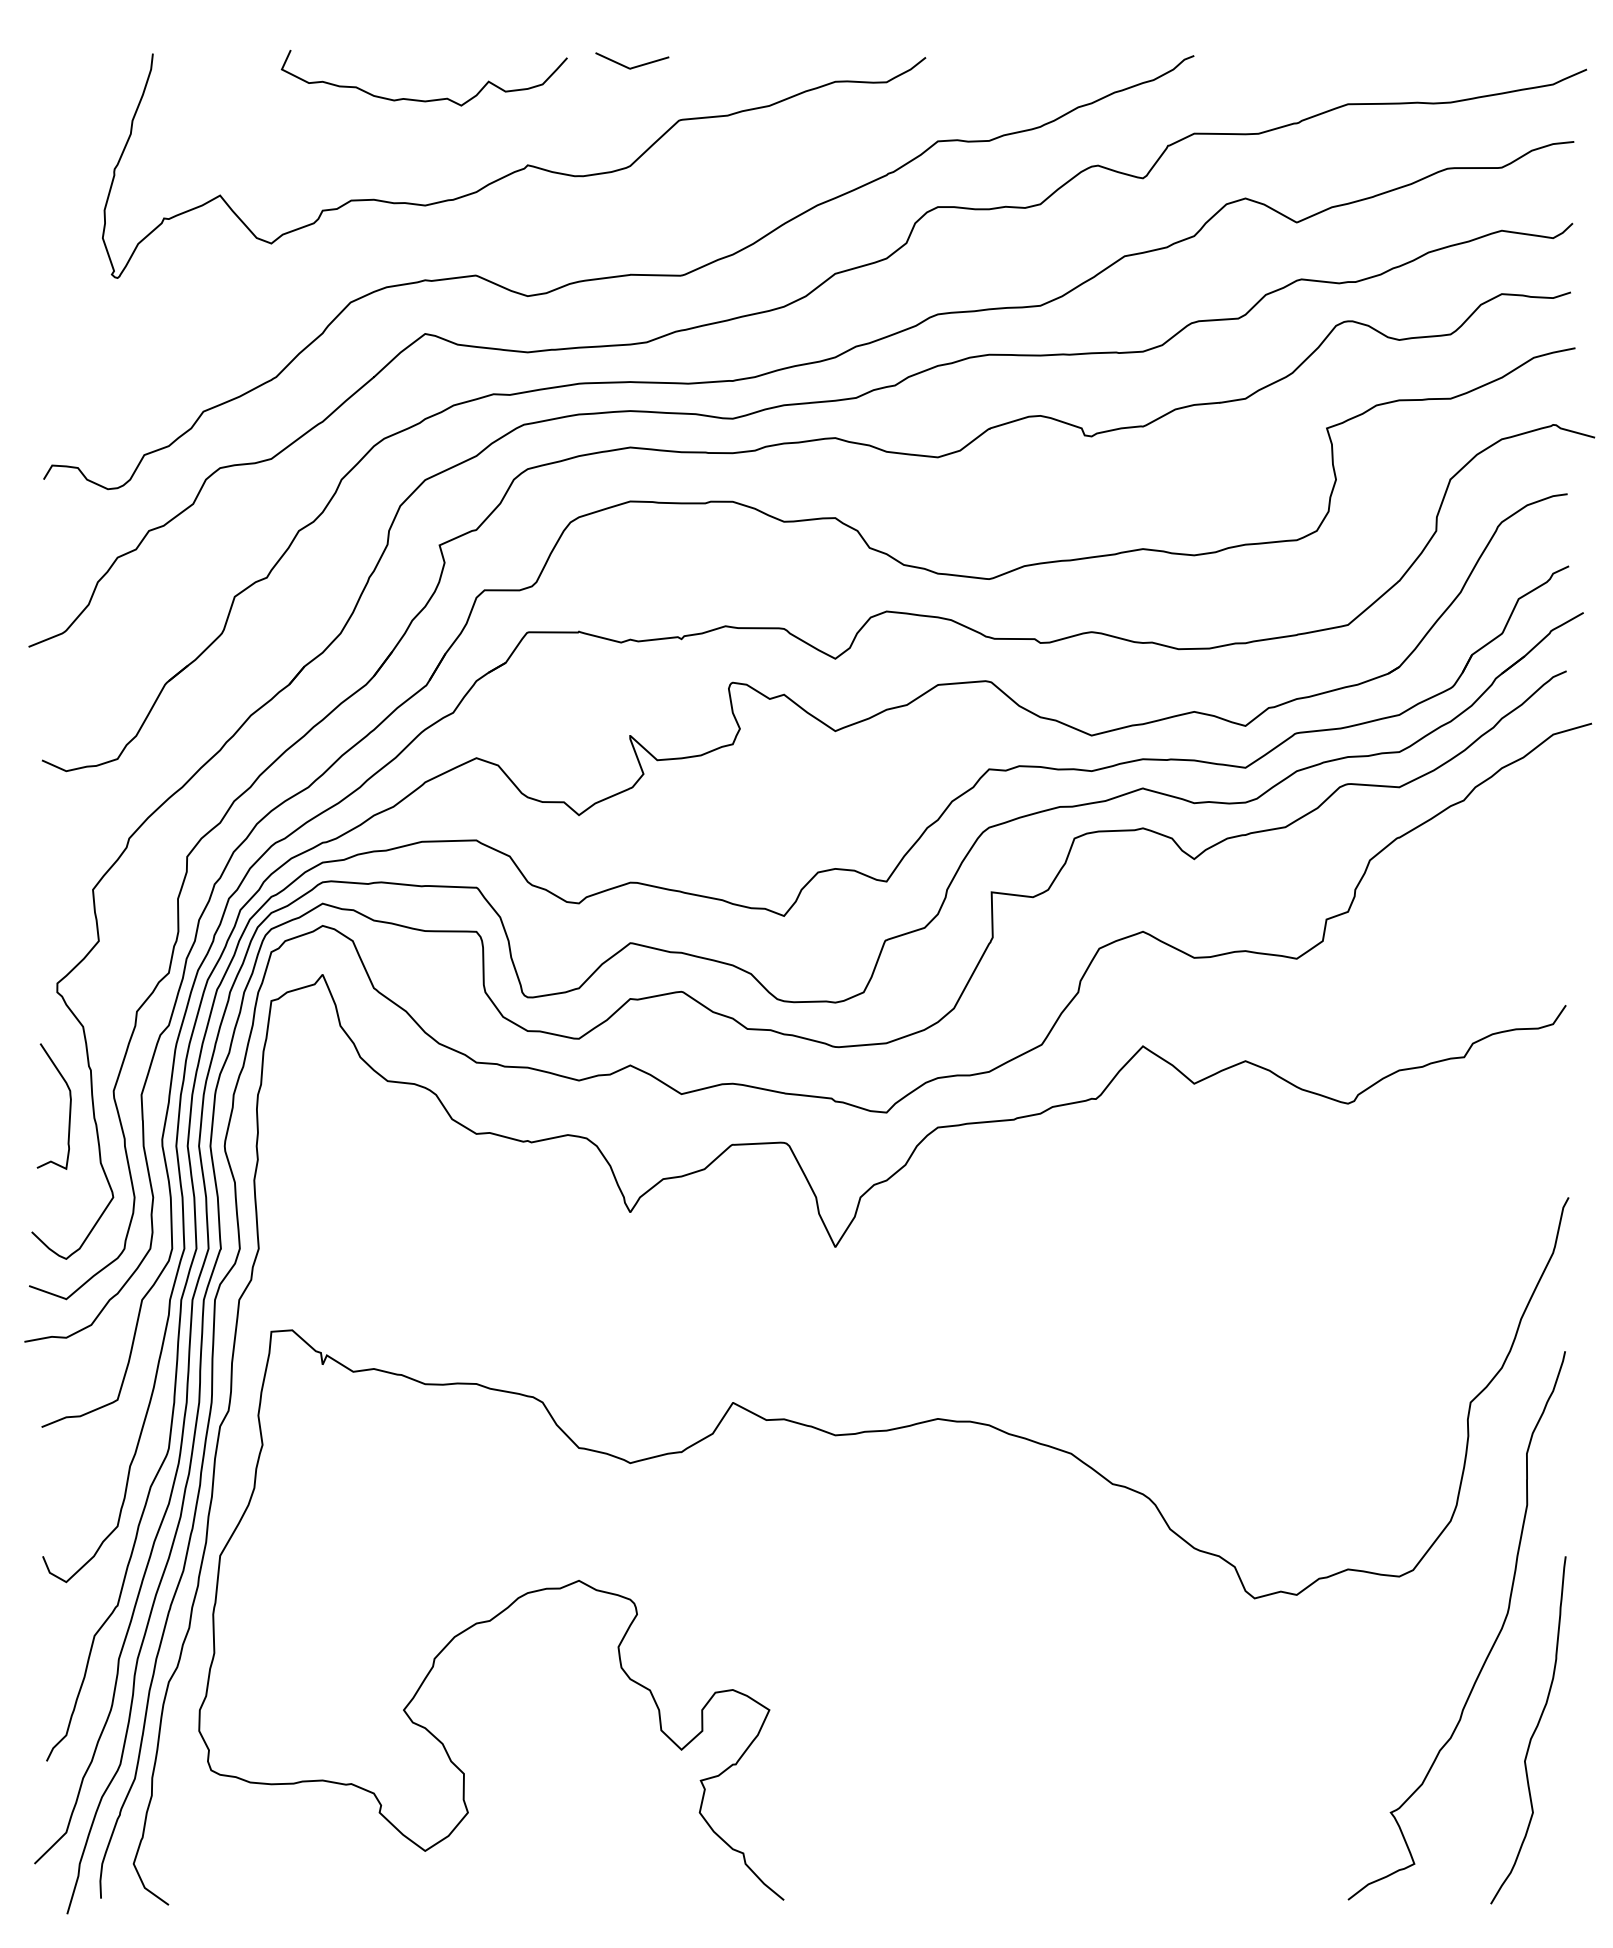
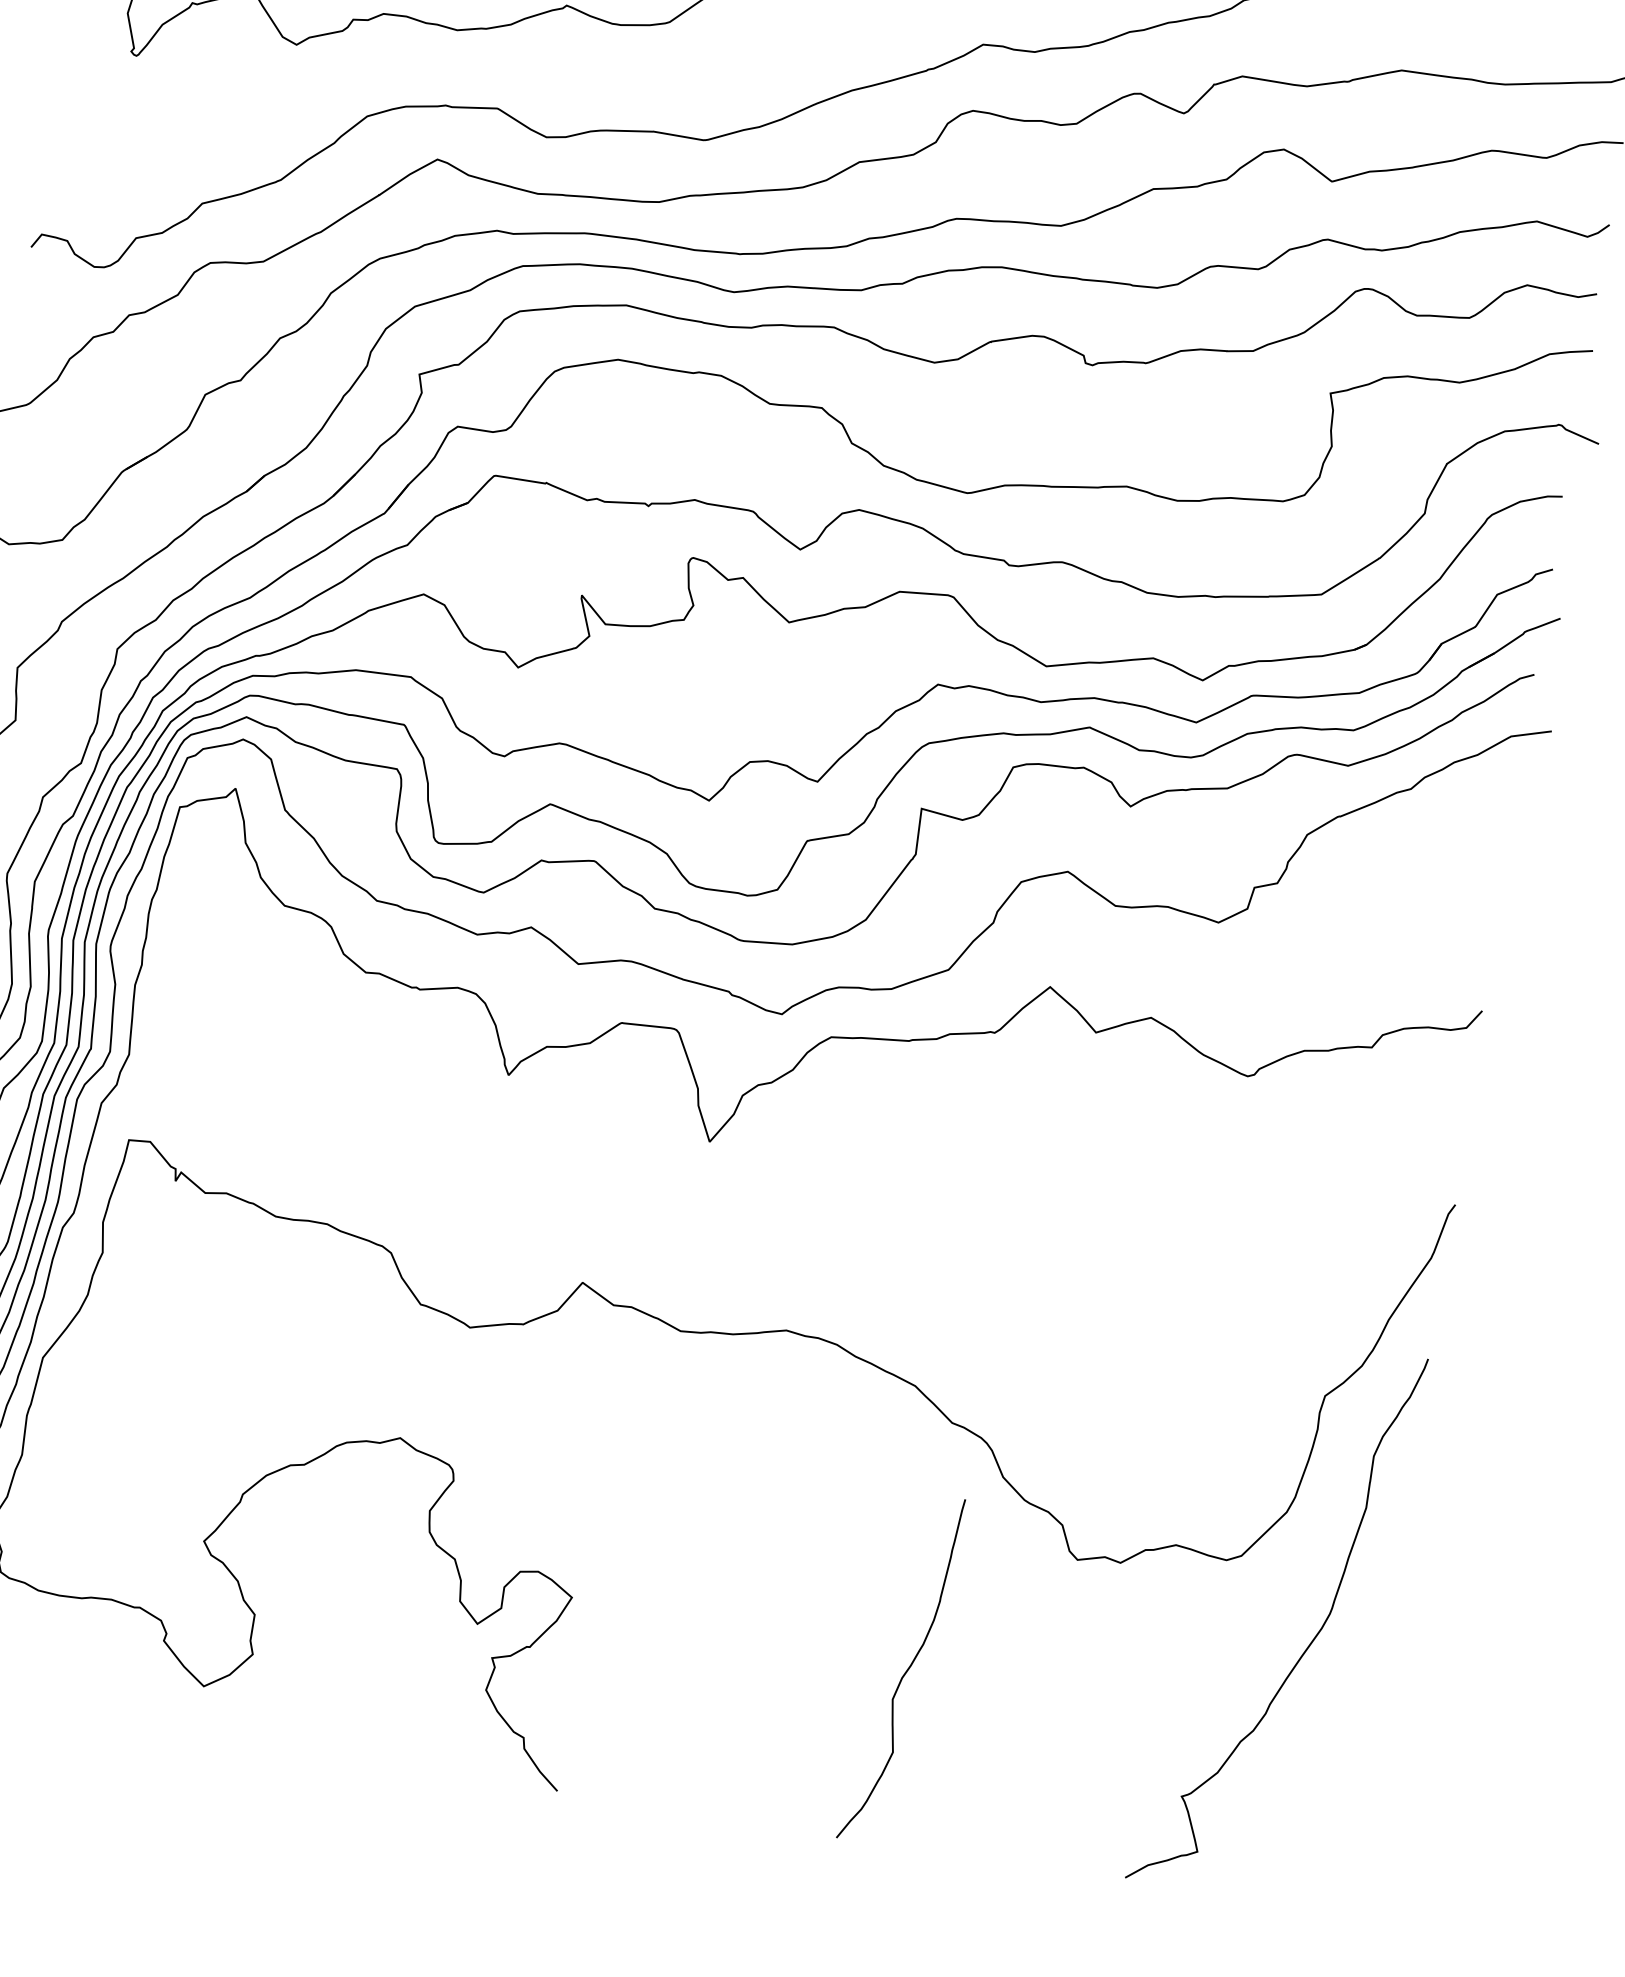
curve: (1532, 1733) -> (904, 1672), moved

